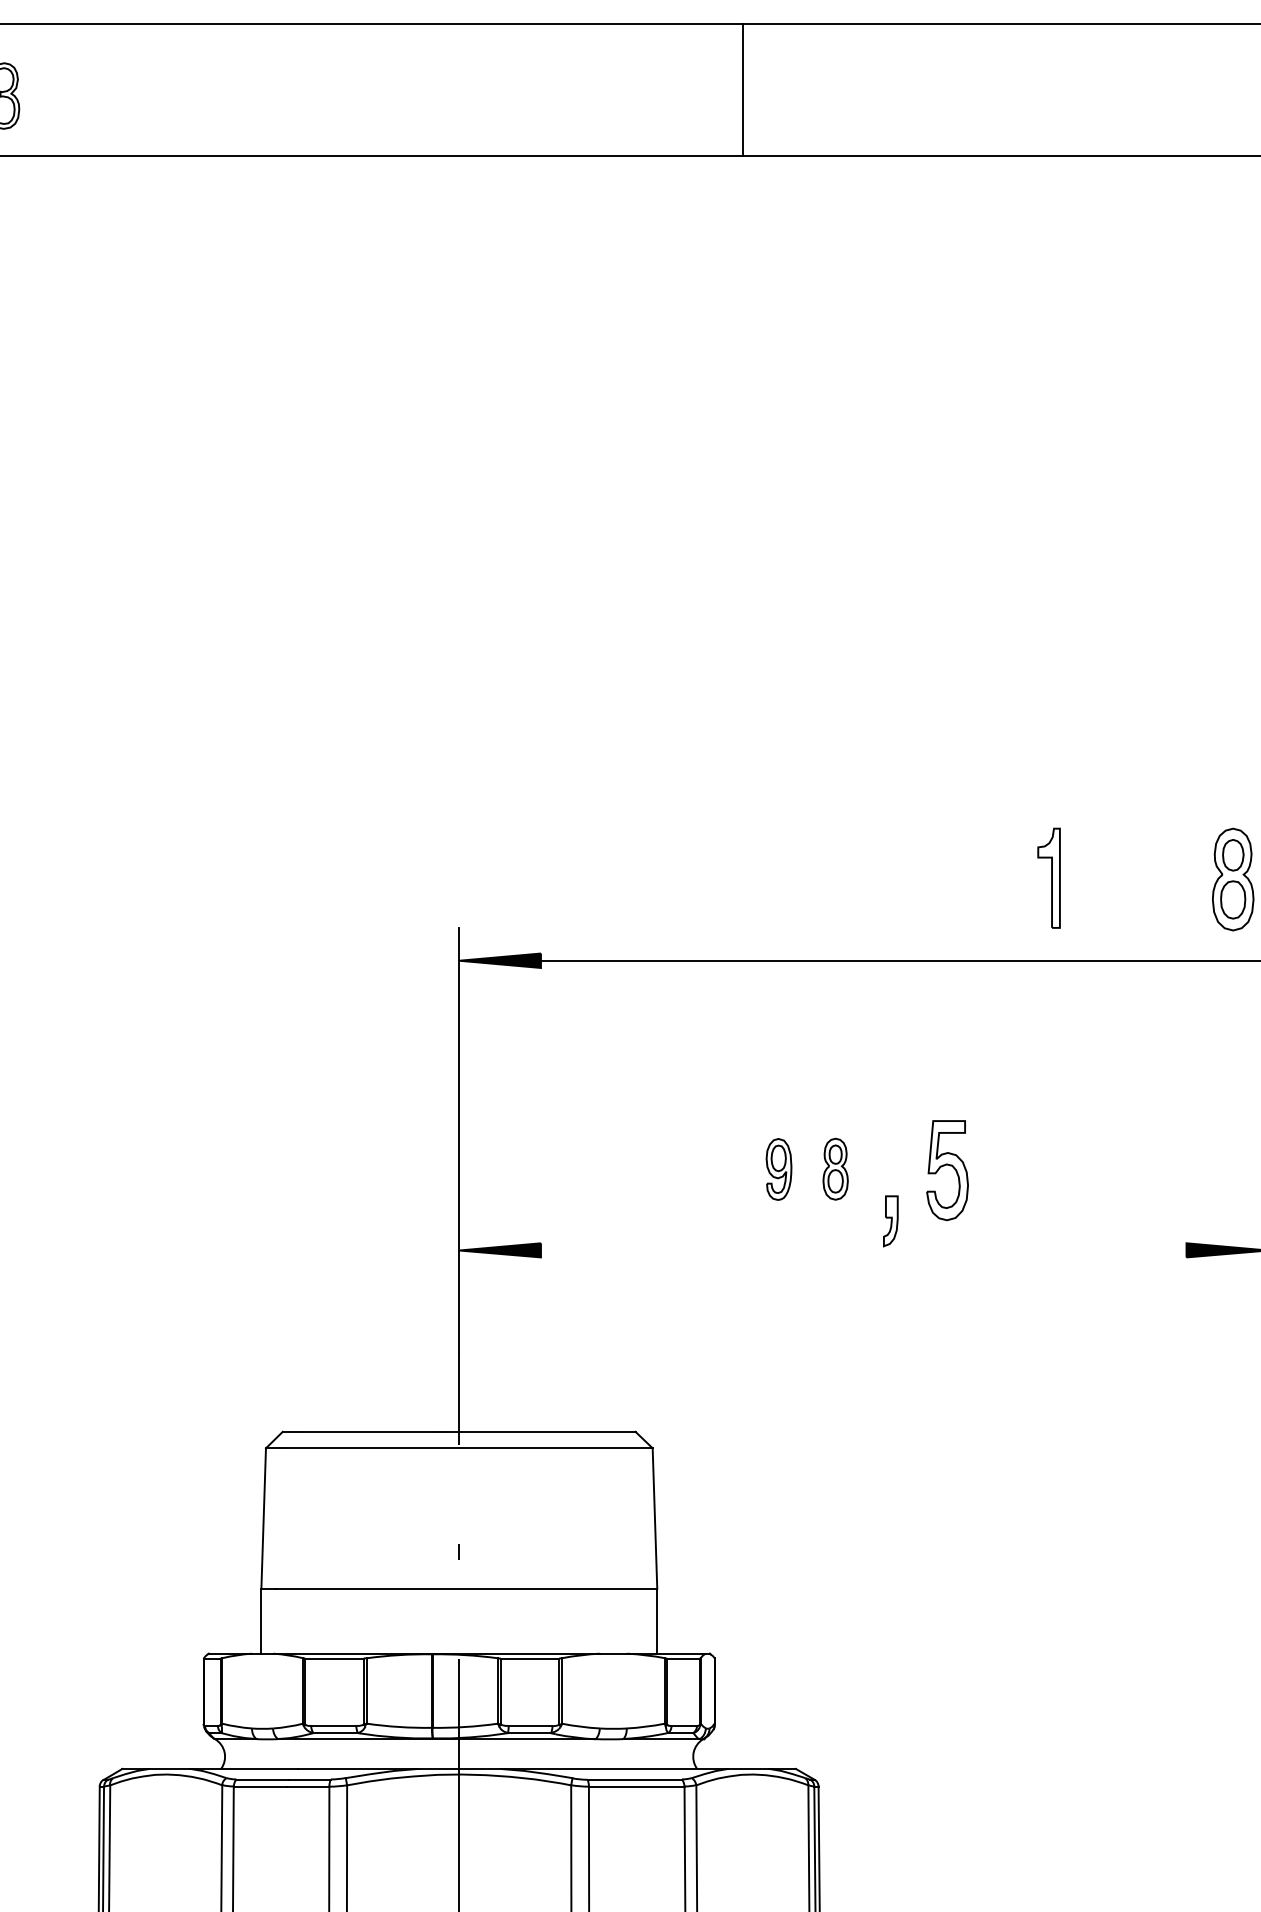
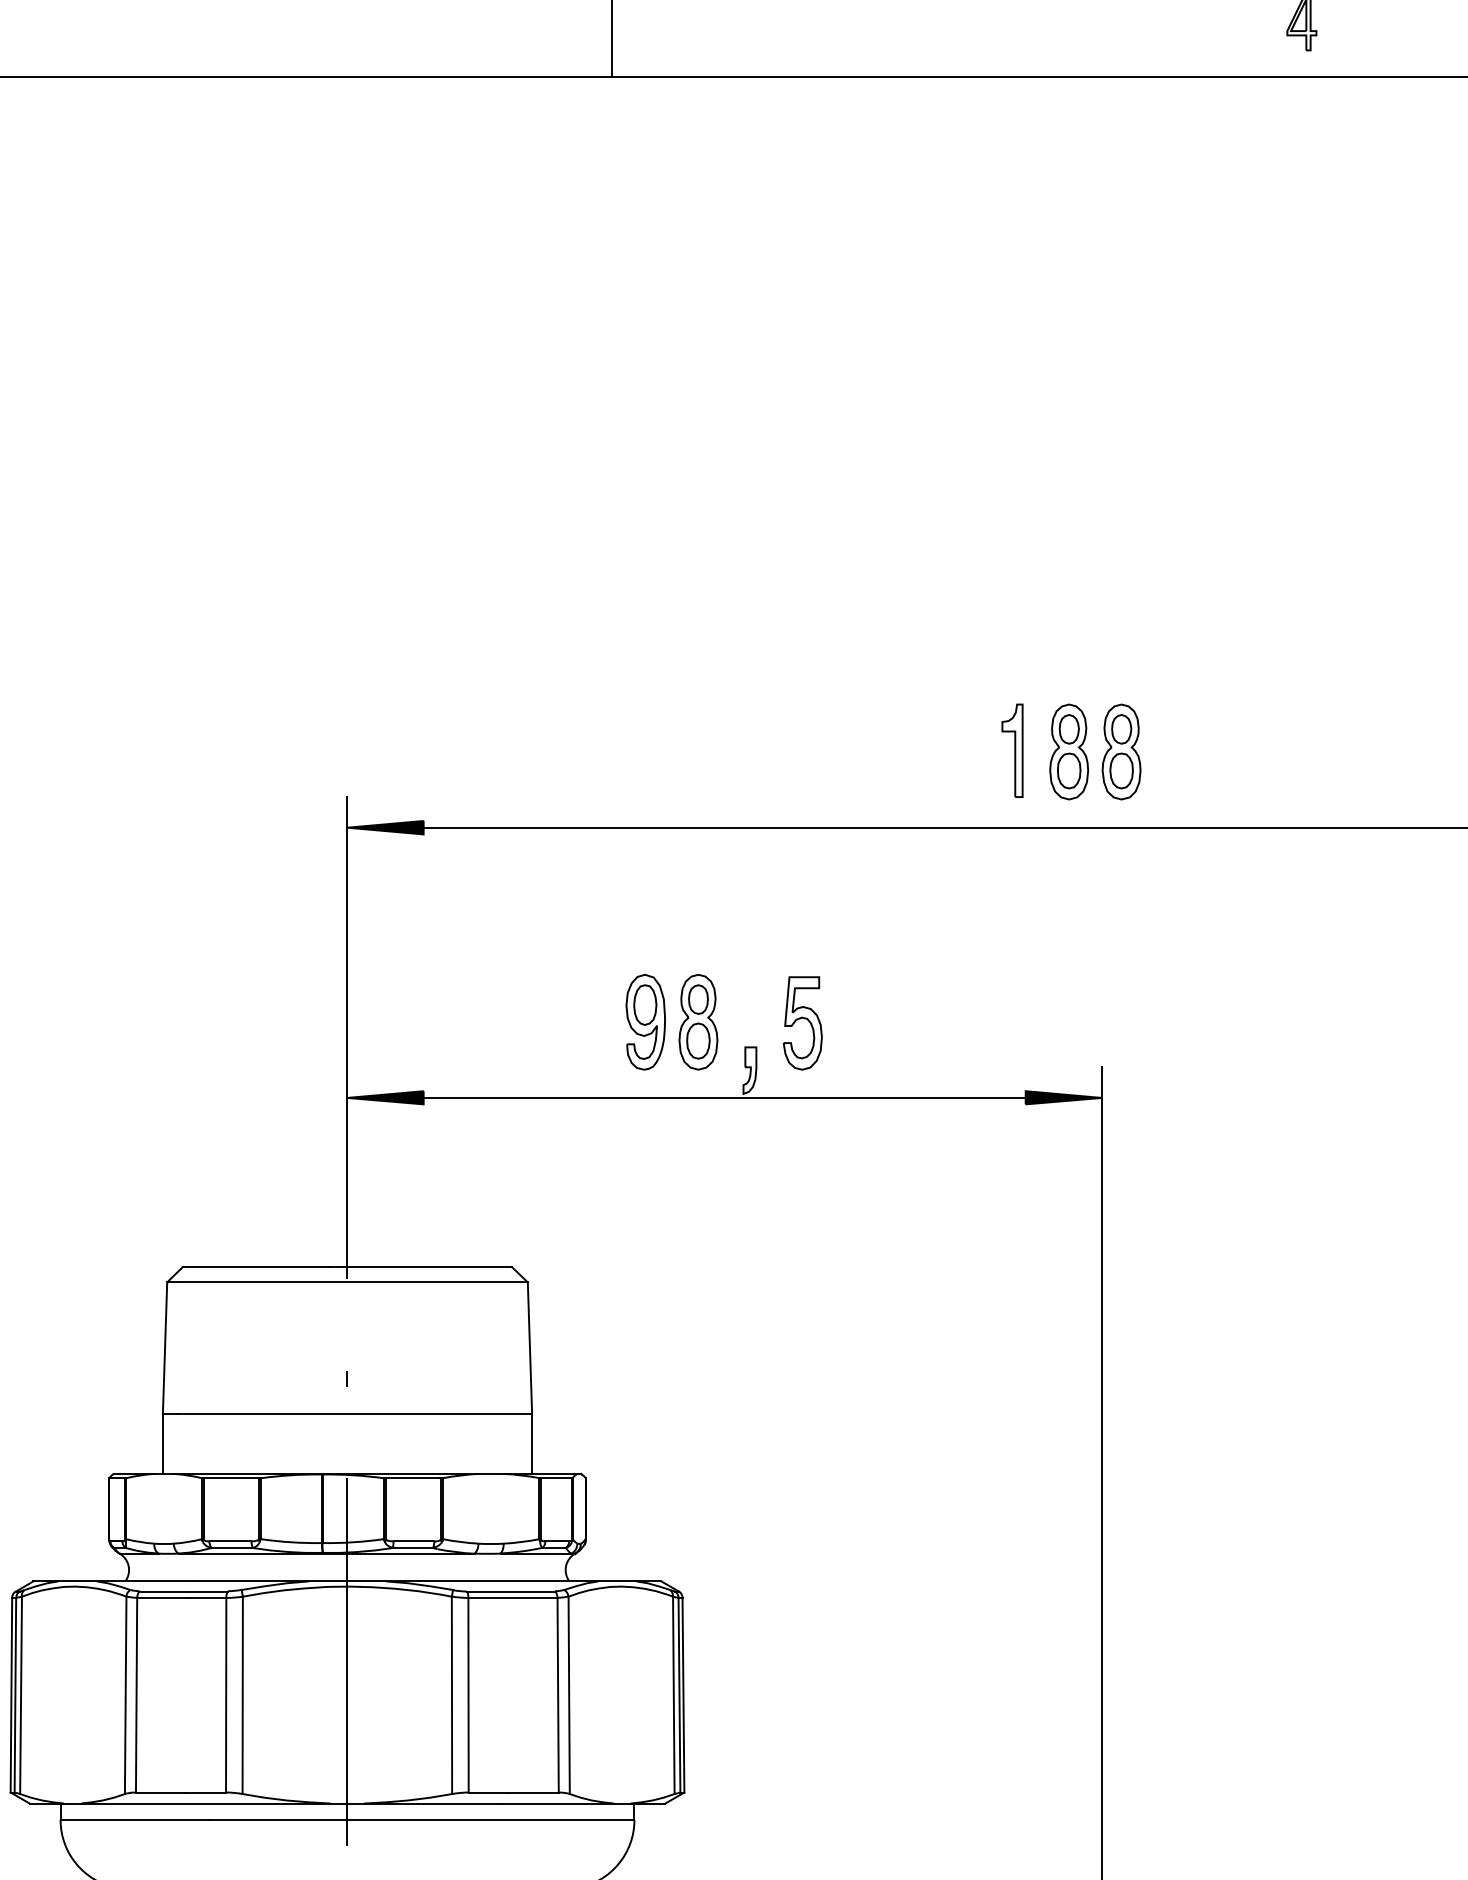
part: (1049, 877) -> (1012, 750), moved
part: (835, 1168) -> (698, 1021), size x1.67
part: (778, 1169) -> (645, 1022), size x1.67
line: (863, 1250) -> (724, 1097), added

